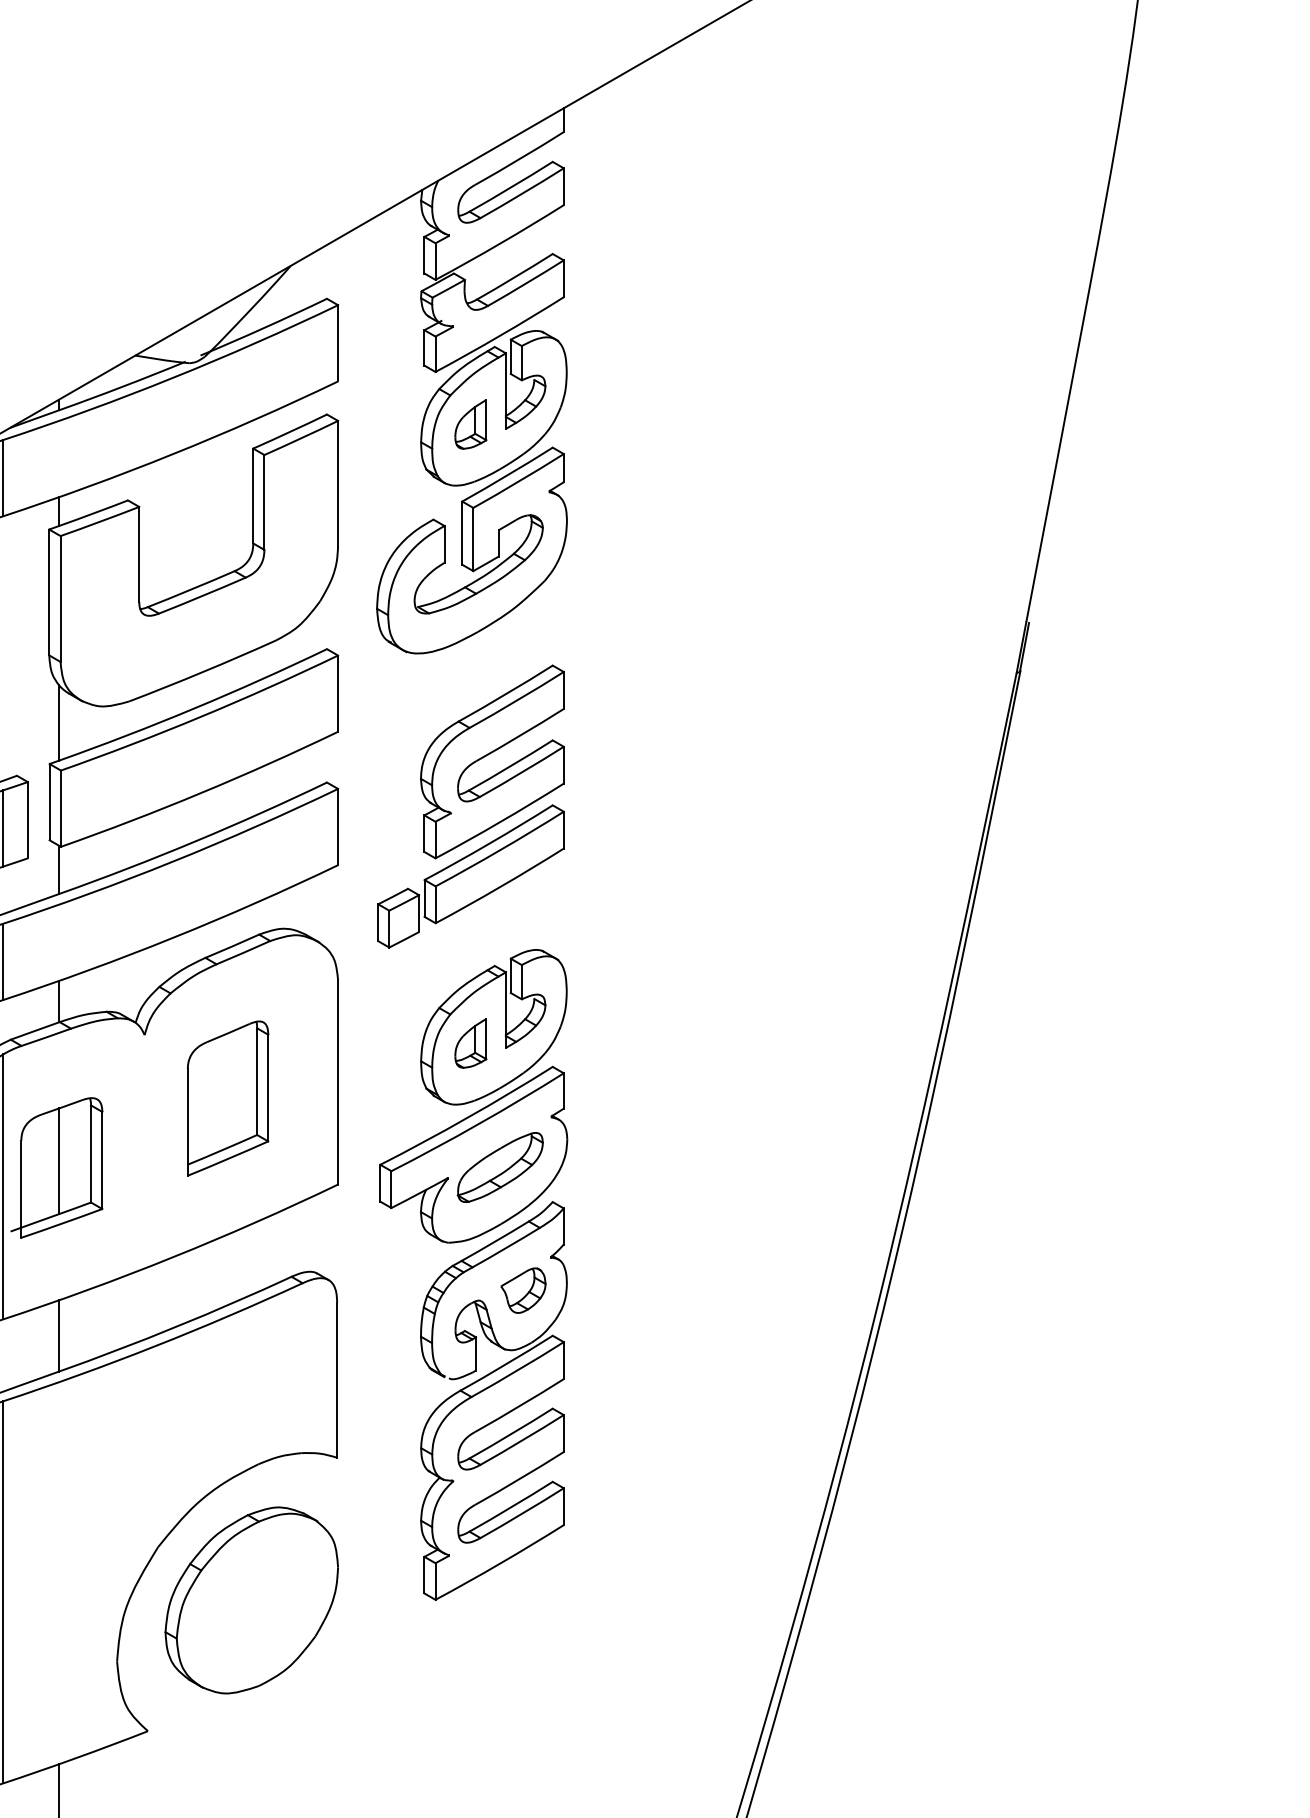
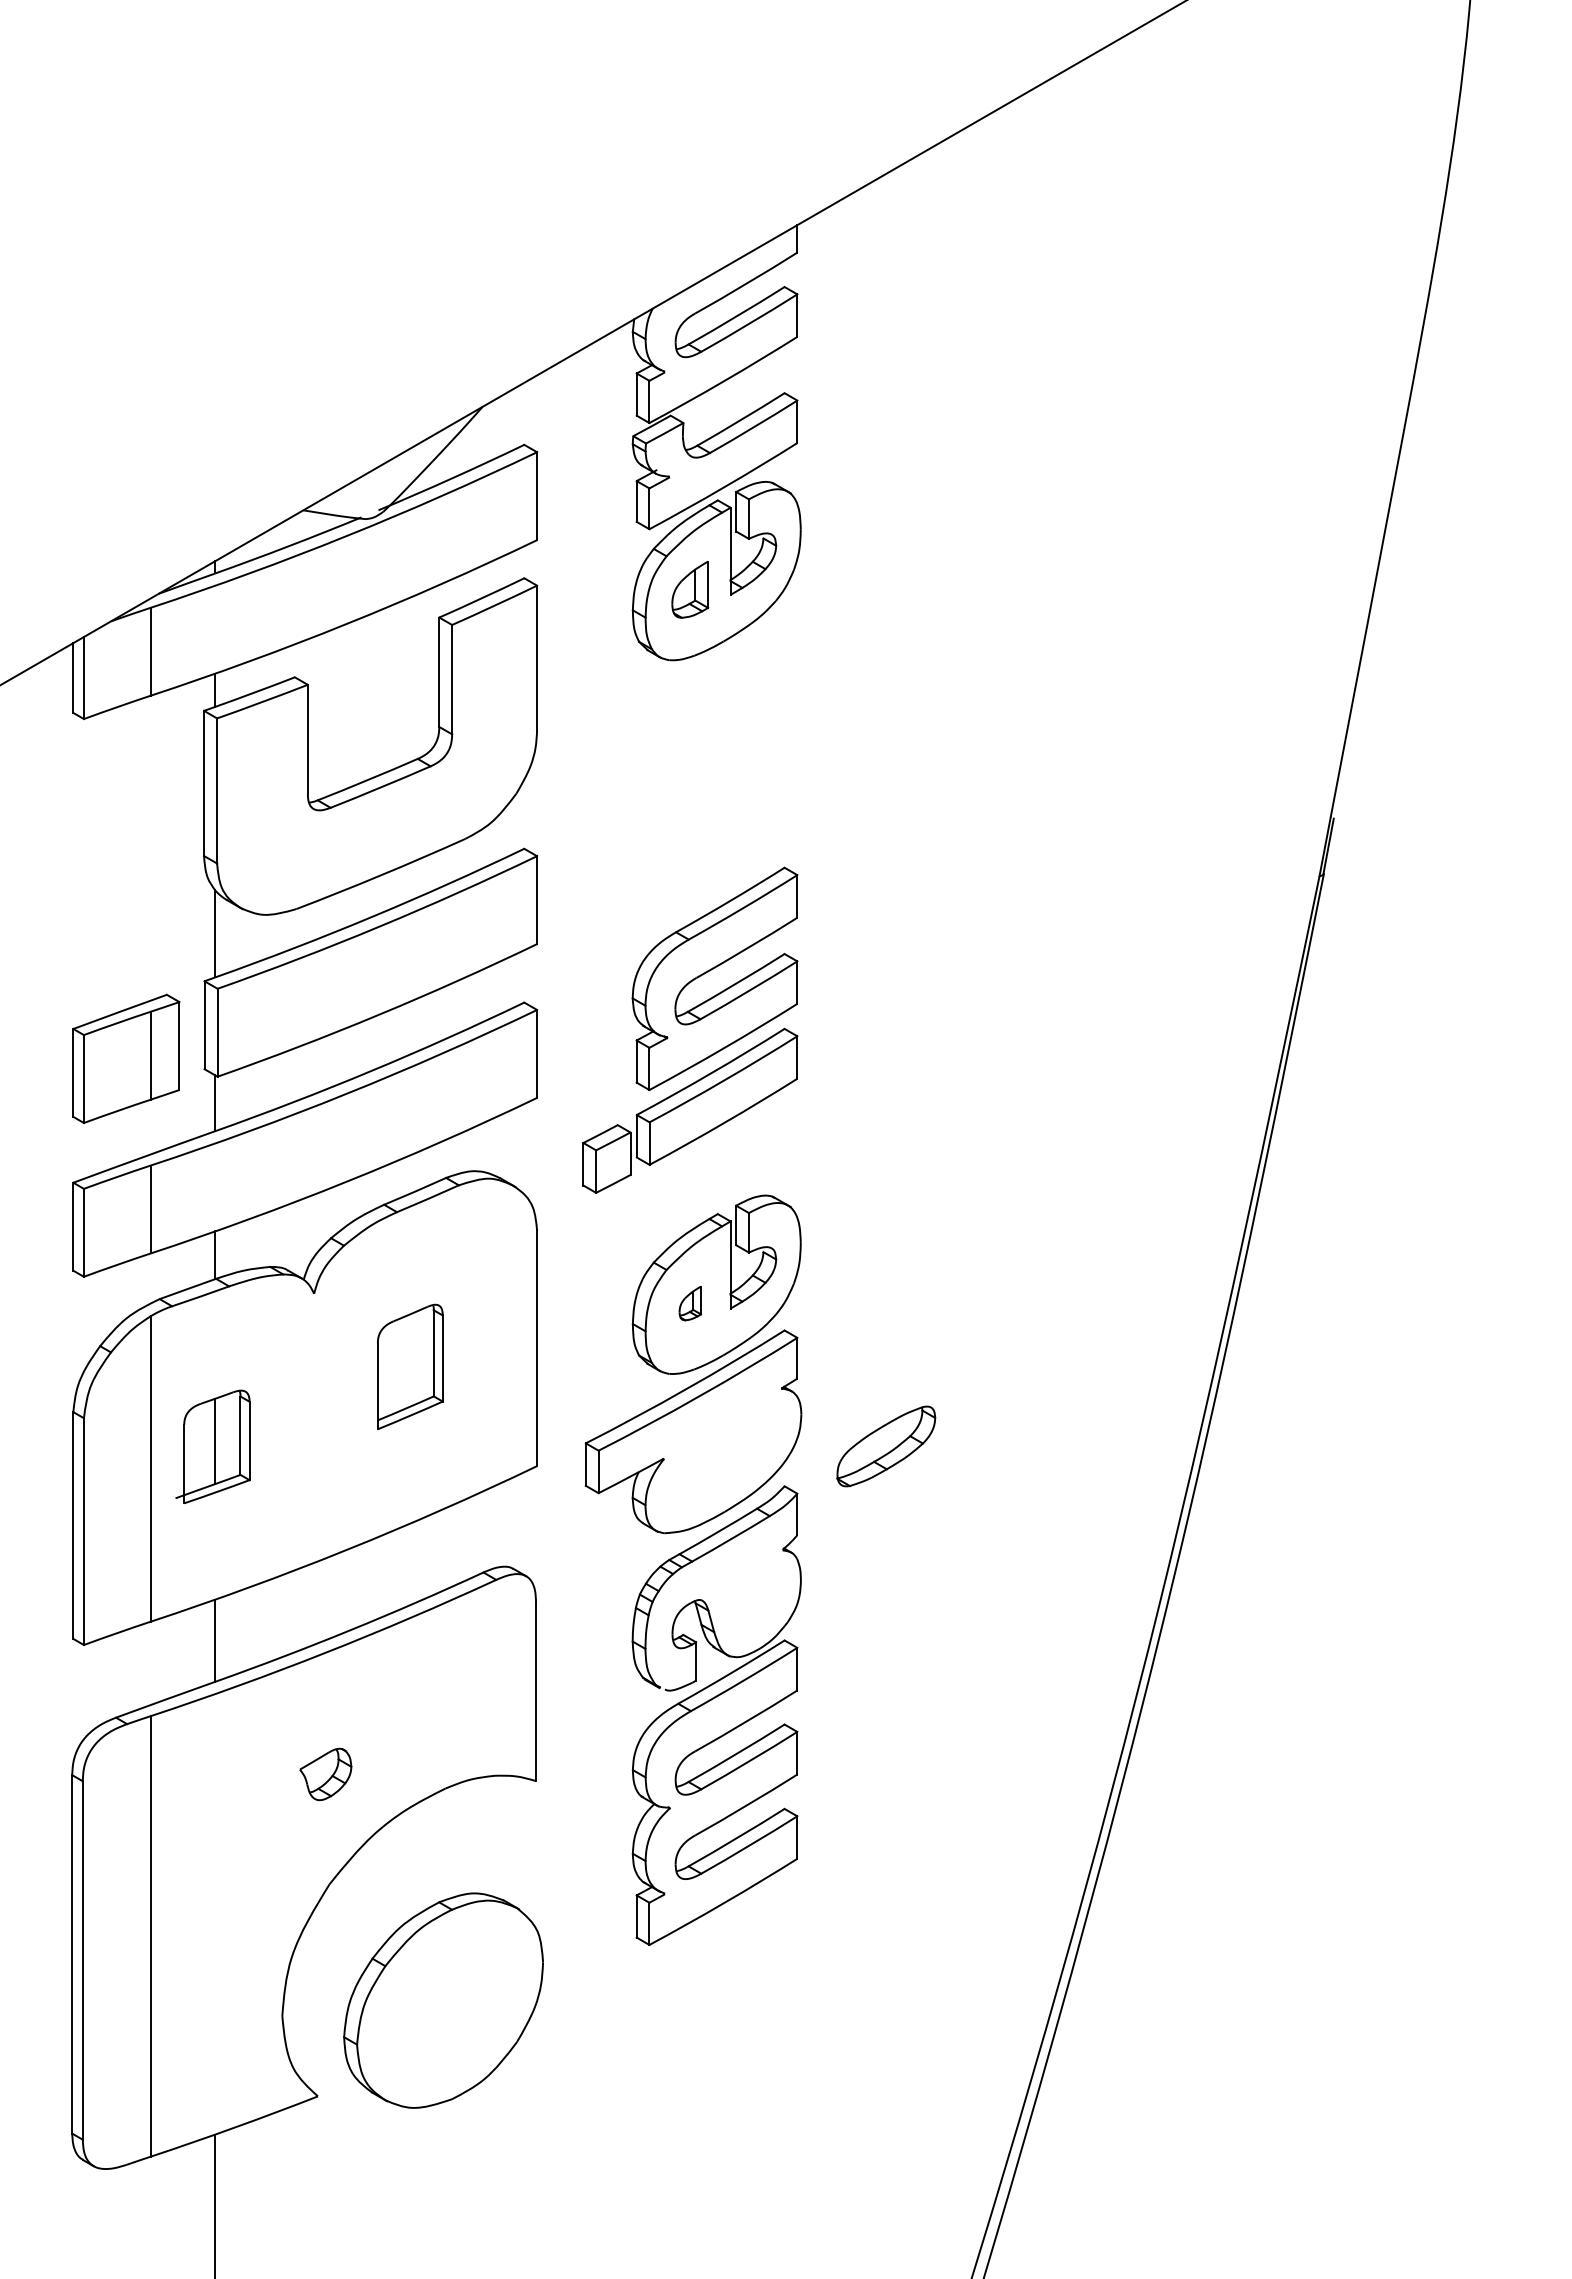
part: (471, 550) -> (691, 734), removed
part: (471, 1043) -> (690, 1303), size x0.6
part: (228, 1098) -> (410, 1366), size x0.7
part: (56, 1167) -> (212, 1446), size x0.7
part: (500, 1167) -> (886, 1446), moved
part: (523, 1290) -> (325, 1774), moved
part: (251, 1600) -> (443, 2000), moved

